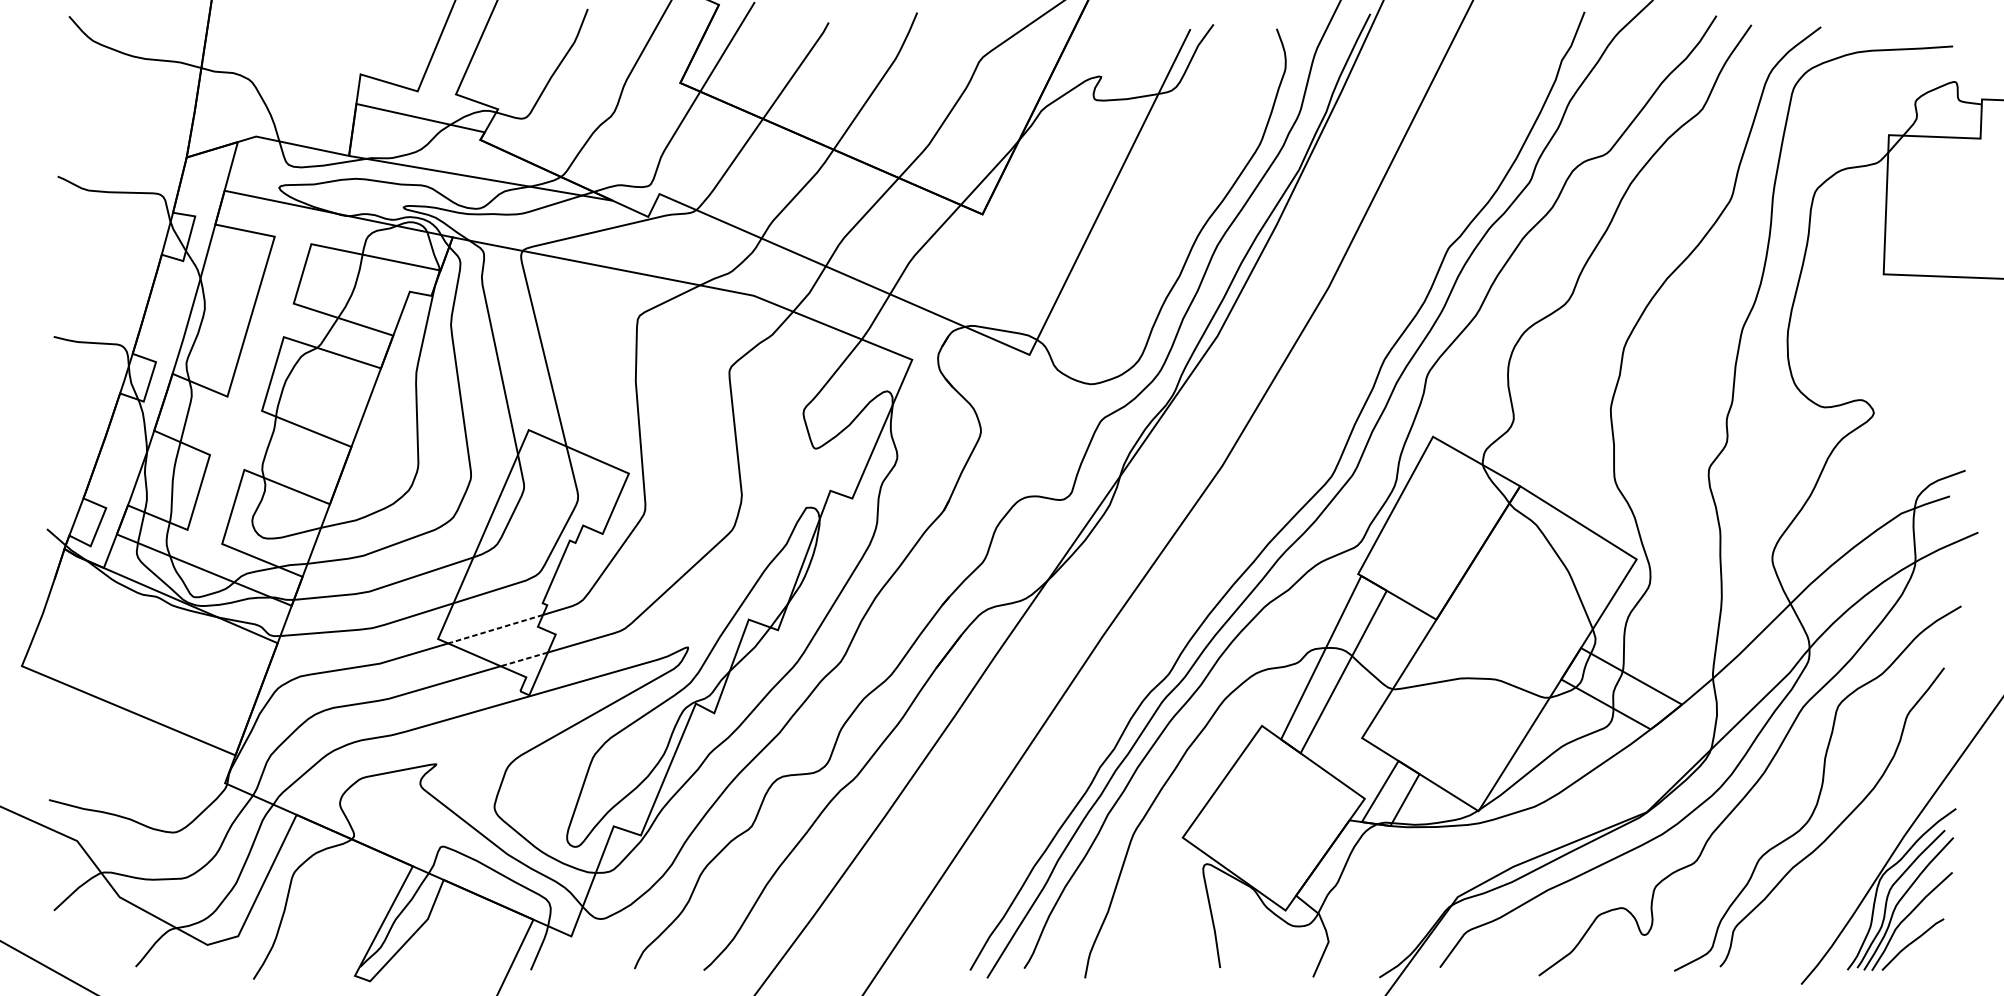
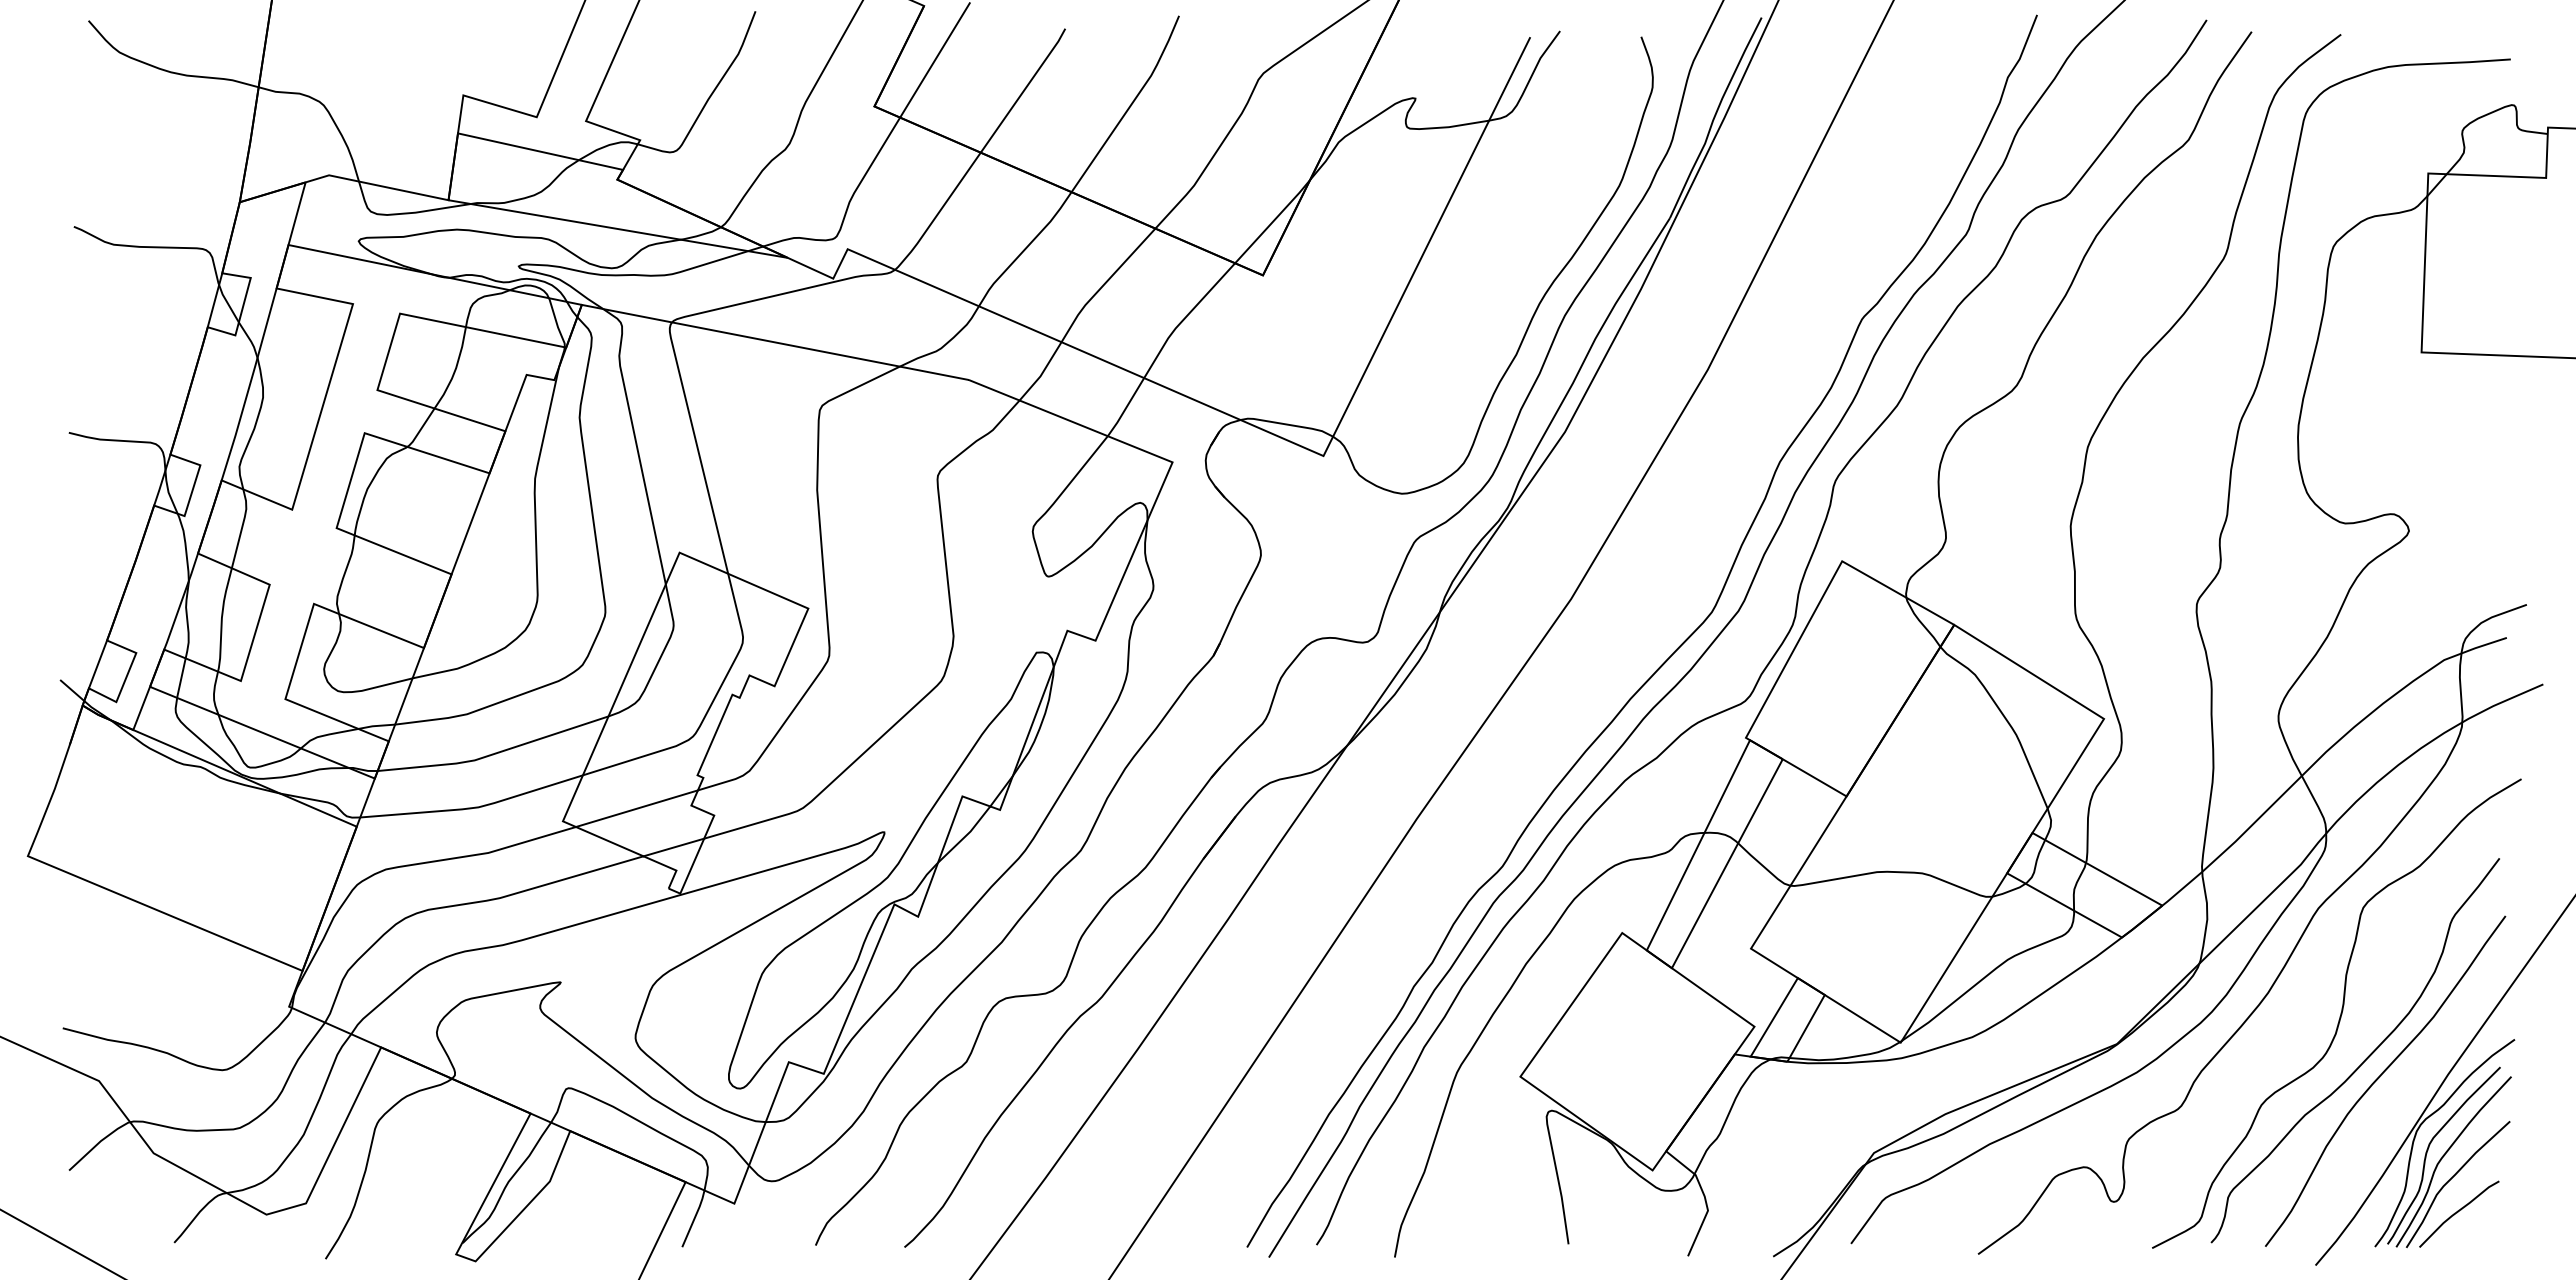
line: (495, 629) -> (636, 808), dashed -> solid
line: (524, 659) -> (673, 847), dashed -> solid
curve: (1851, 838) -> (2380, 1077), added

